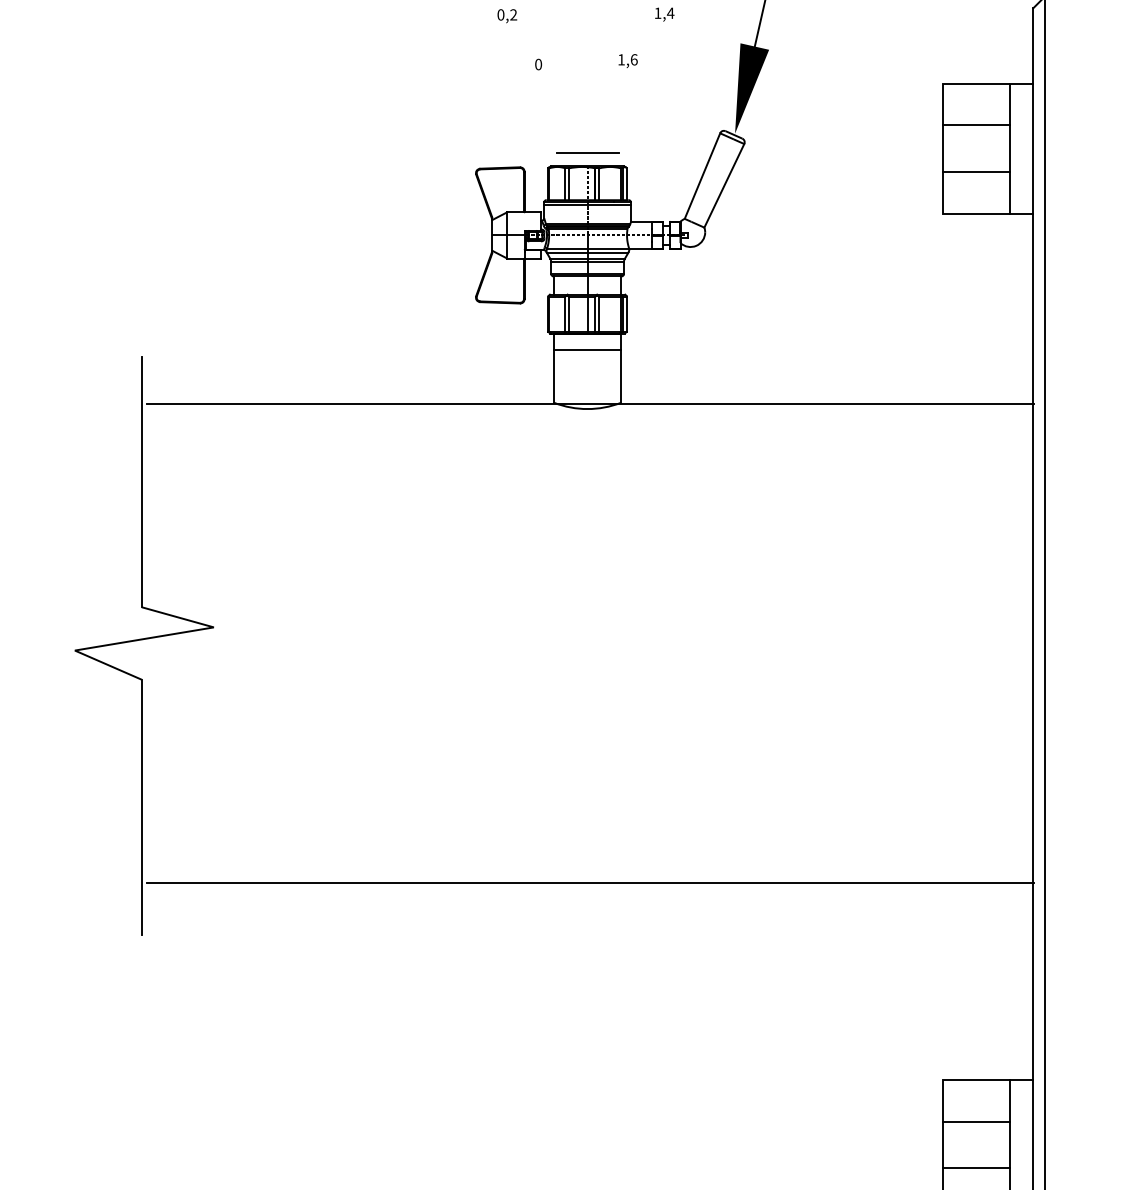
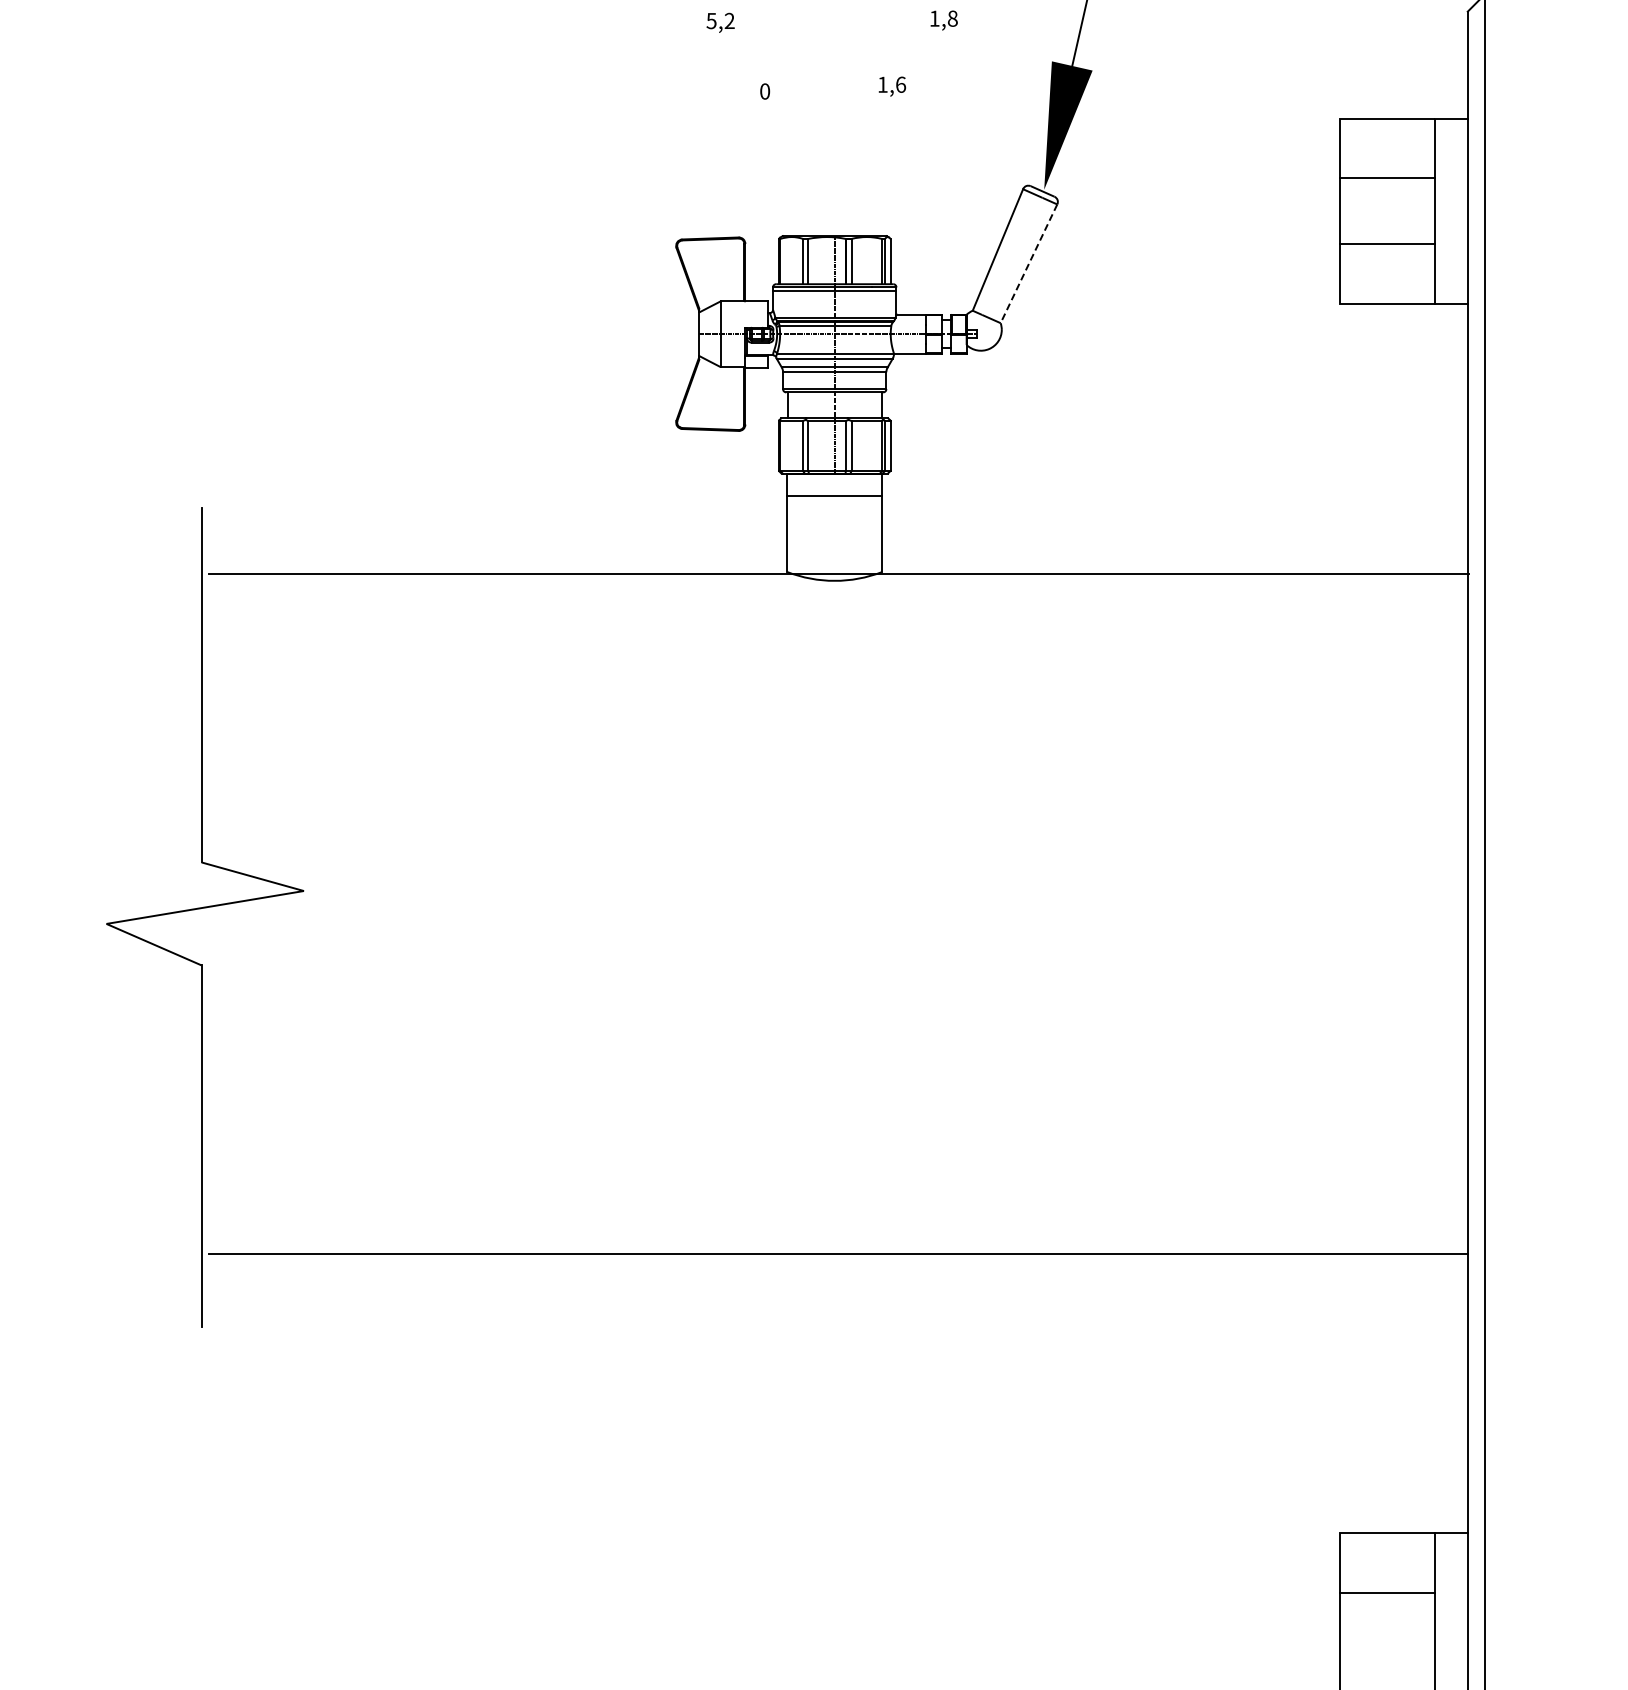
text: (670, 13) -> (952, 18), 1,4 -> 1,8
text: (500, 14) -> (711, 20), 0,2 -> 5,2
line: (587, 152) -> (834, 216), removed
line: (724, 185) -> (1028, 263), solid -> dashed
line: (976, 1168) -> (1387, 1659), removed

